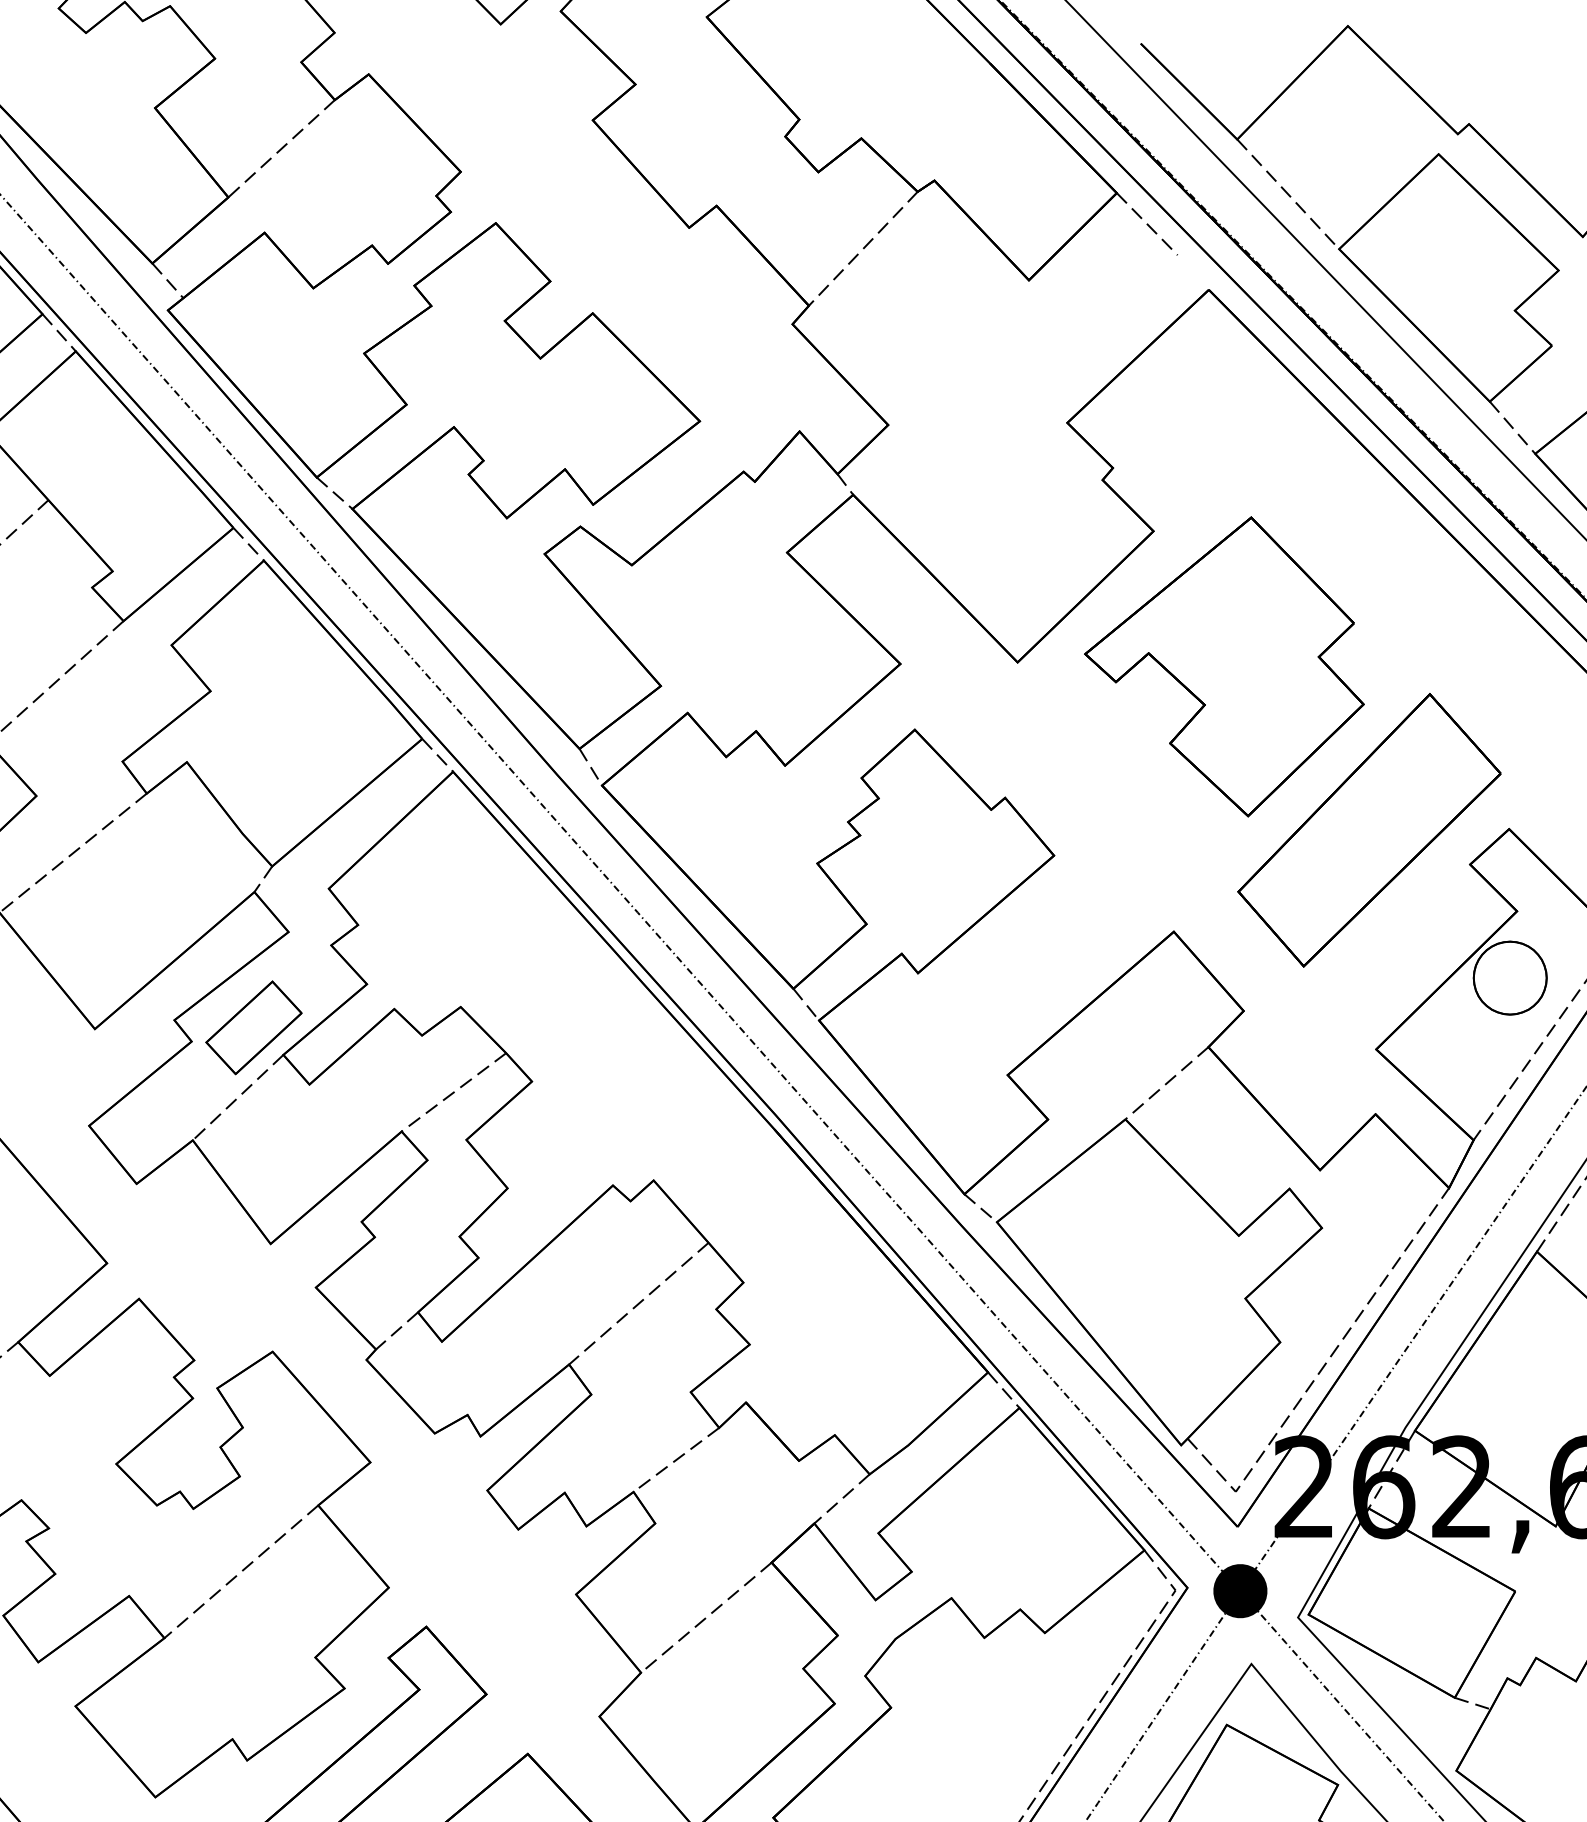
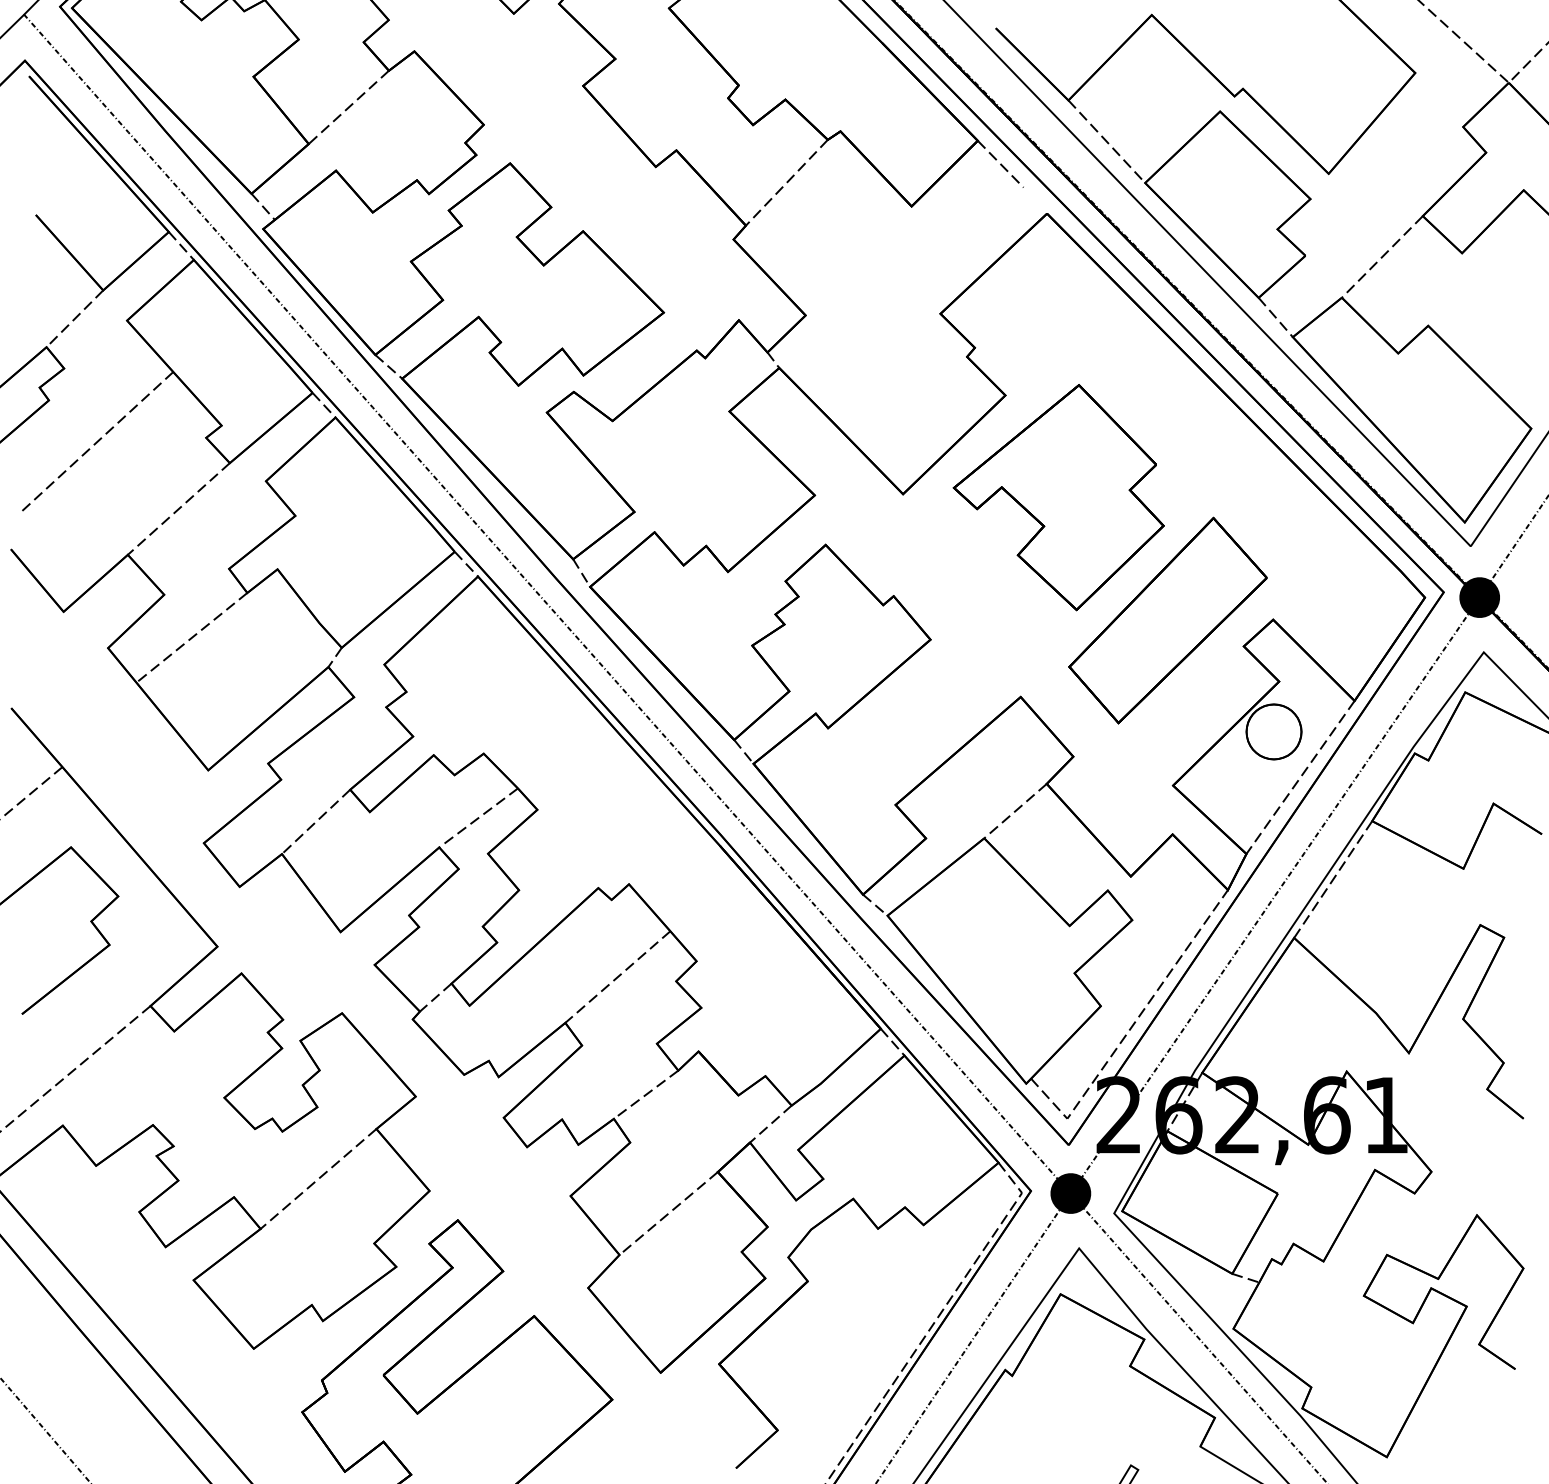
part: (253, 1028) -> (327, 769), removed

